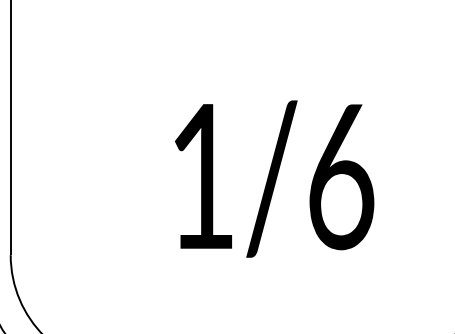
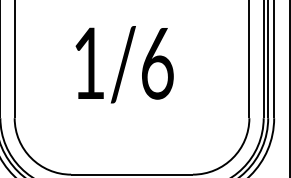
text: (274, 178) -> (124, 64), moved

